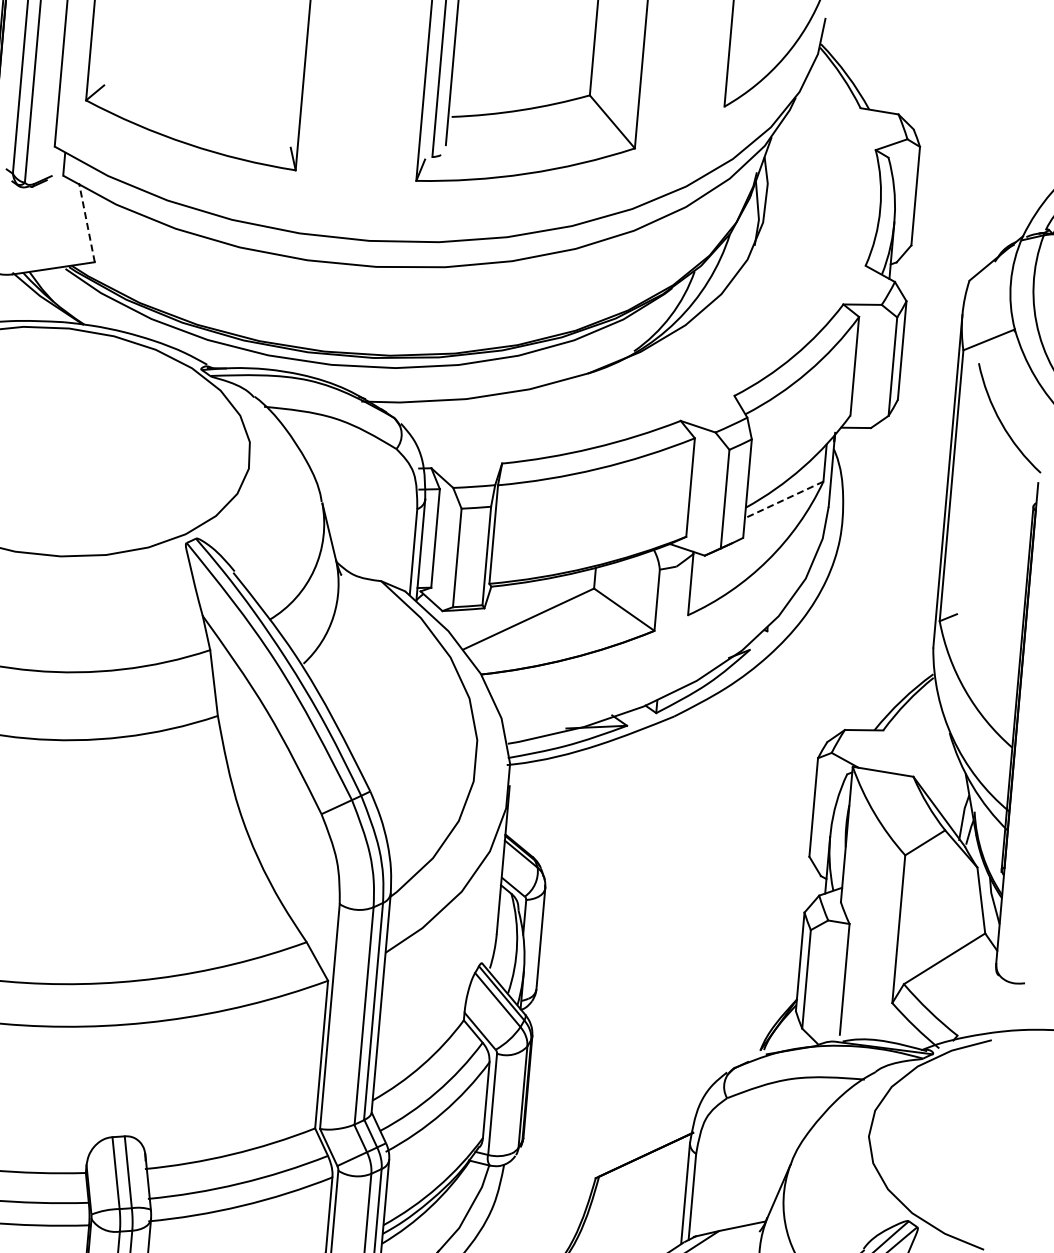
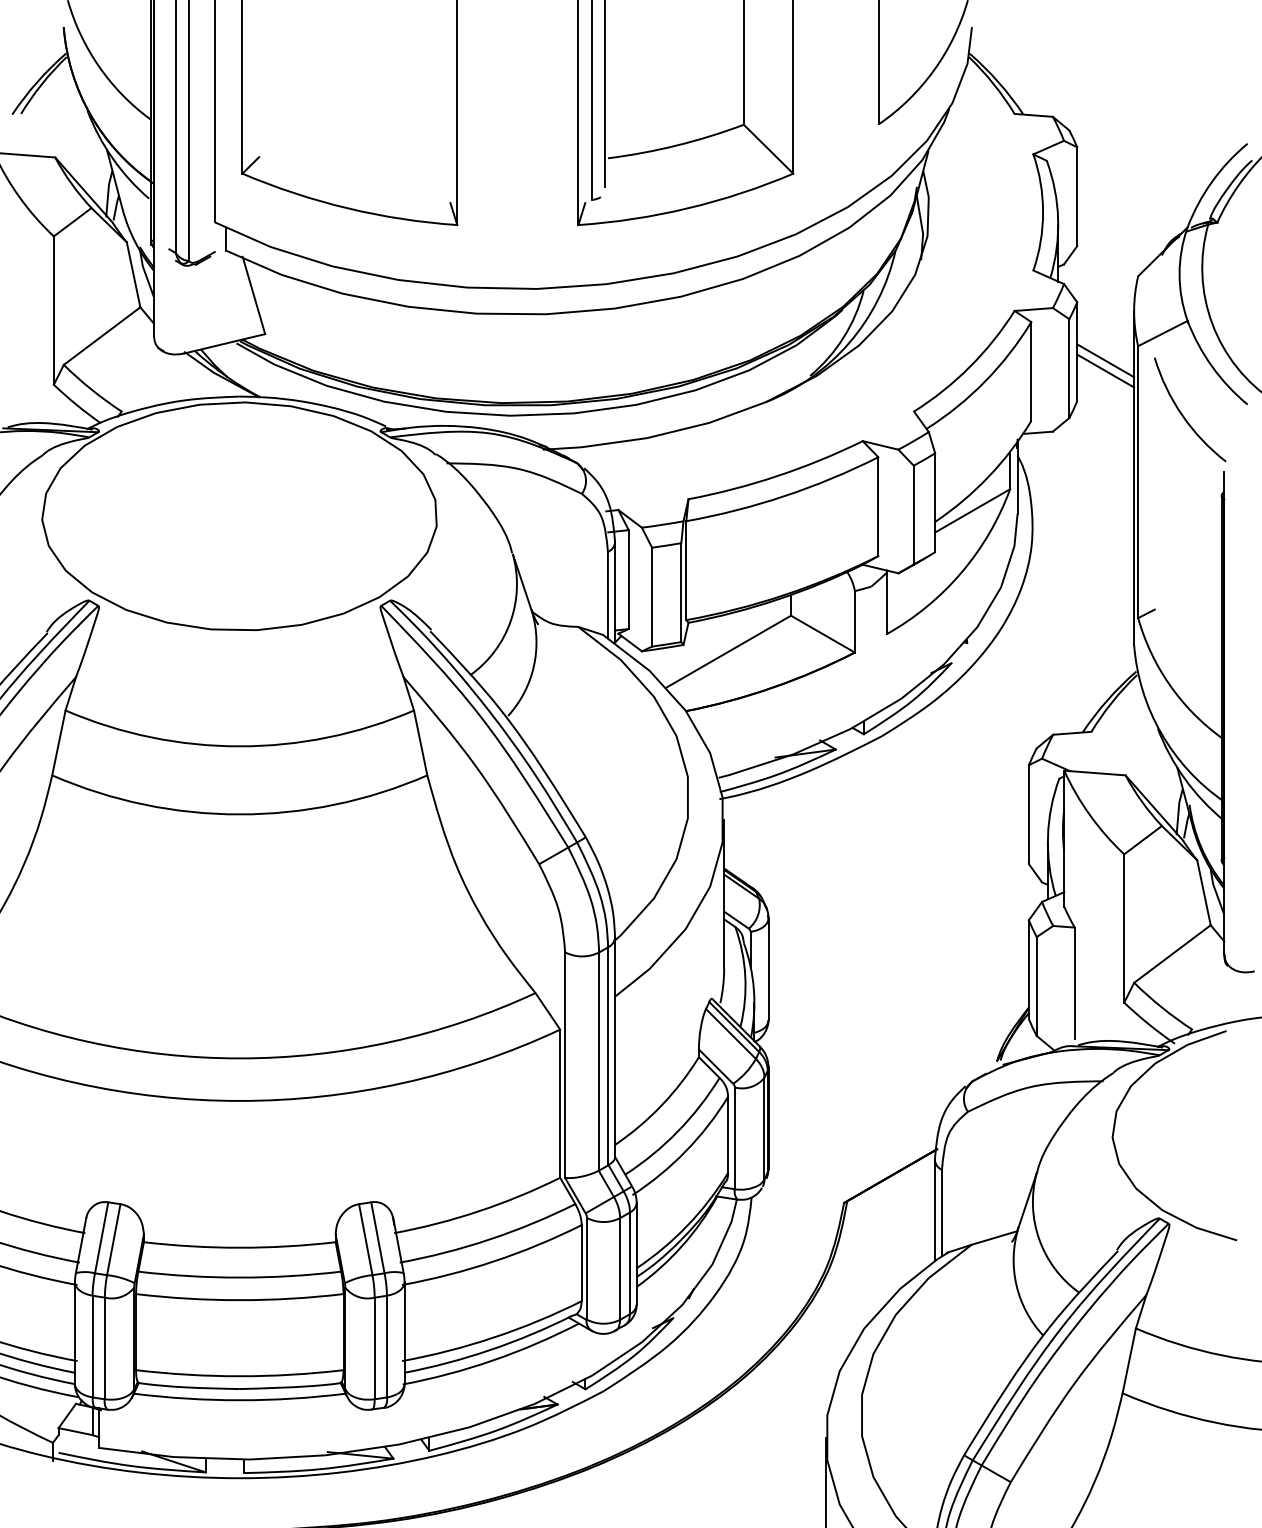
line: (86, 221) -> (253, 294), dashed -> solid
line: (929, 361) -> (1105, 360), added
line: (928, 371) -> (1105, 370), added
line: (783, 500) -> (972, 511), dashed -> solid

